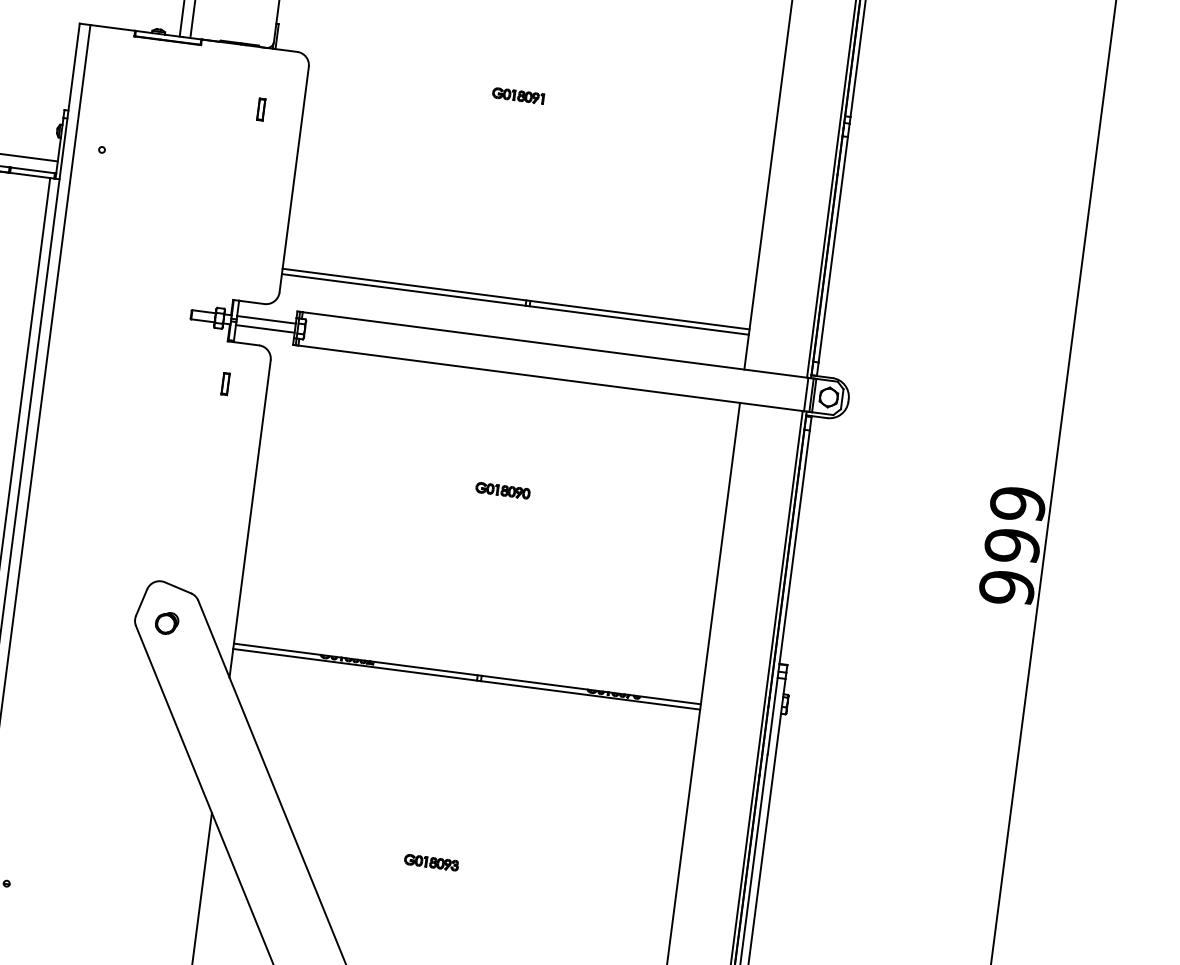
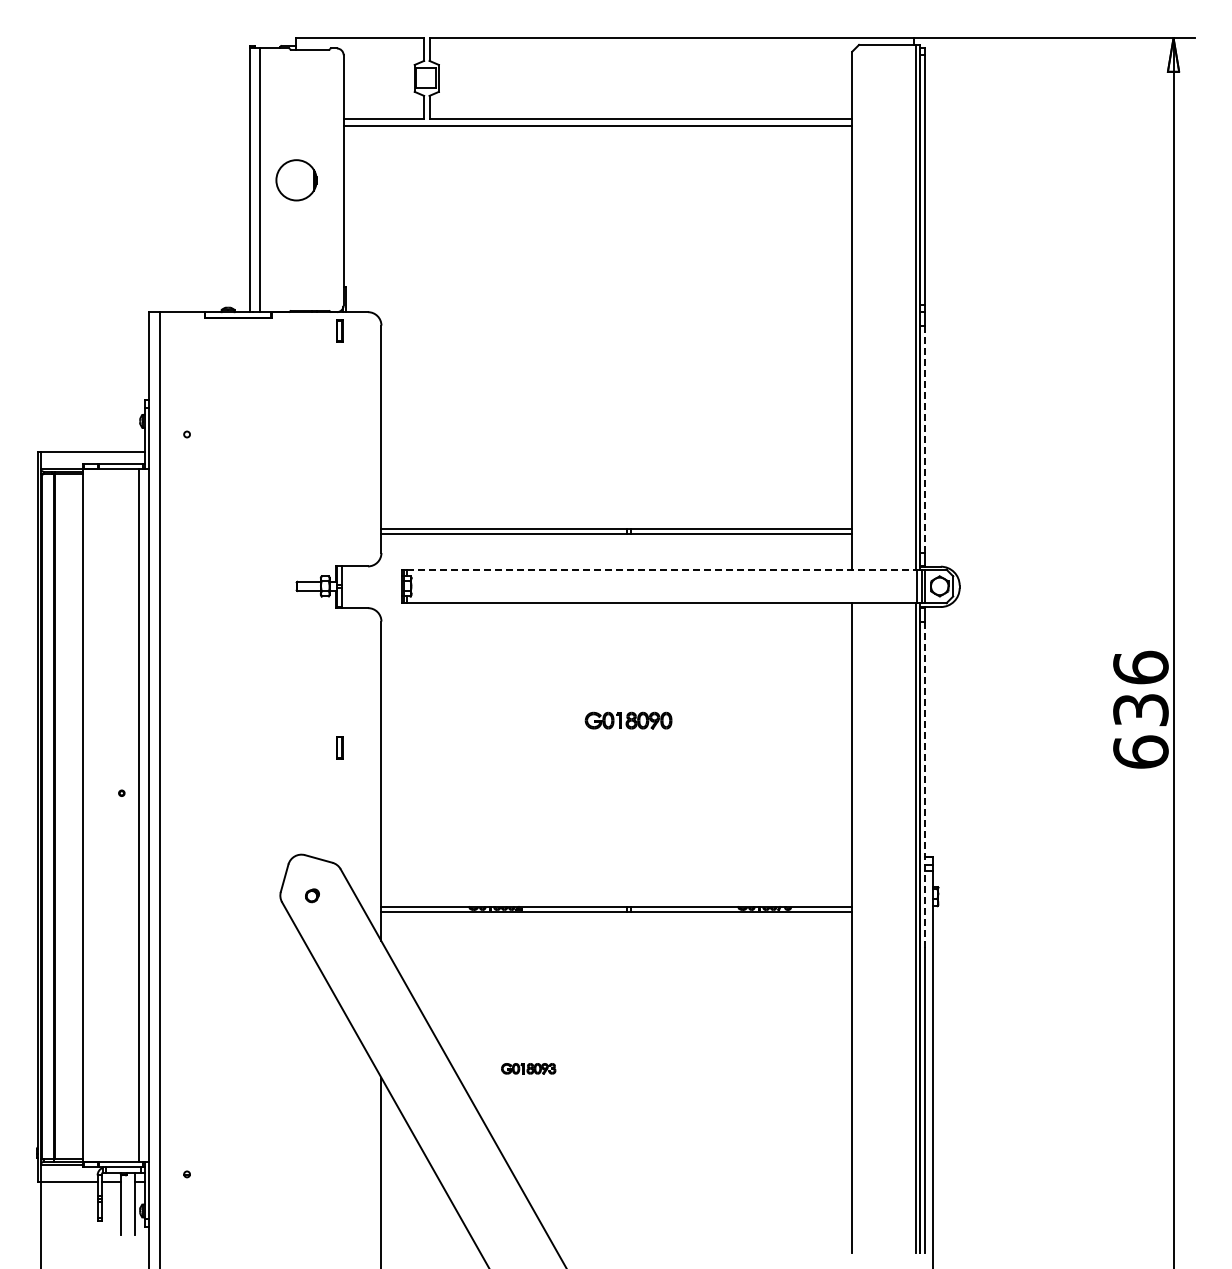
part: (517, 96) -> (592, 327), removed
part: (261, 109) -> (339, 330), moved
line: (833, 249) -> (925, 439), solid -> dashed
line: (265, 319) -> (371, 581), removed
line: (264, 328) -> (371, 590), removed
line: (555, 344) -> (661, 569), solid -> dashed
part: (225, 383) -> (339, 747), moved
part: (502, 490) -> (628, 720), size x1.6
text: (1012, 545) -> (1140, 709), 999 -> 636
line: (789, 592) -> (925, 784), solid -> dashed
part: (167, 623) -> (312, 895), size x0.6
part: (431, 862) -> (528, 1068), moved

